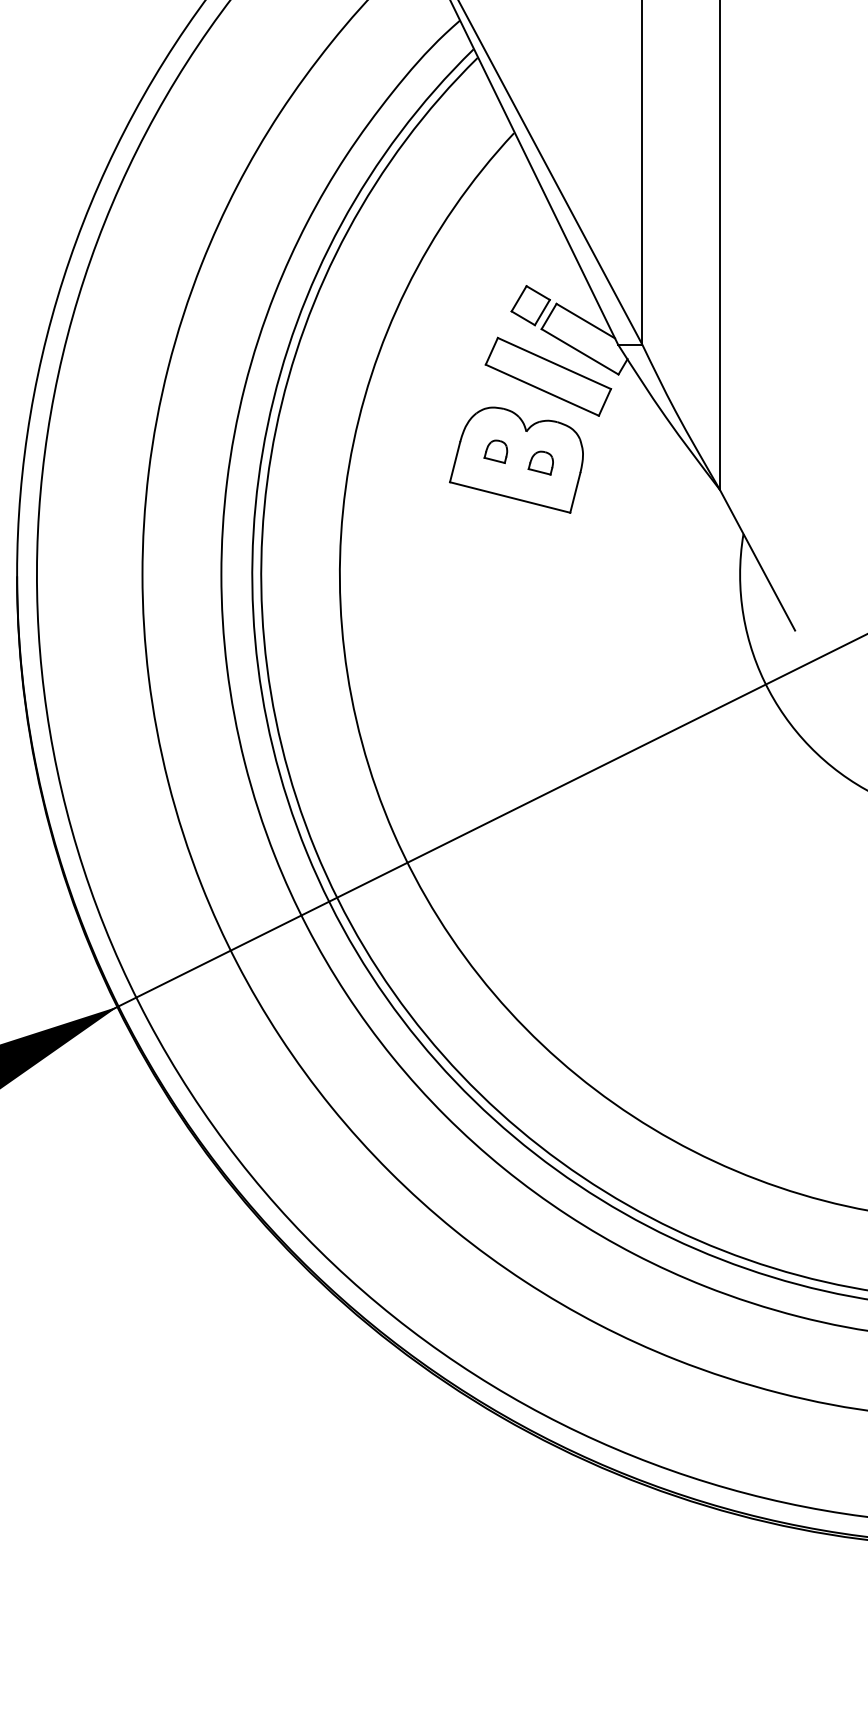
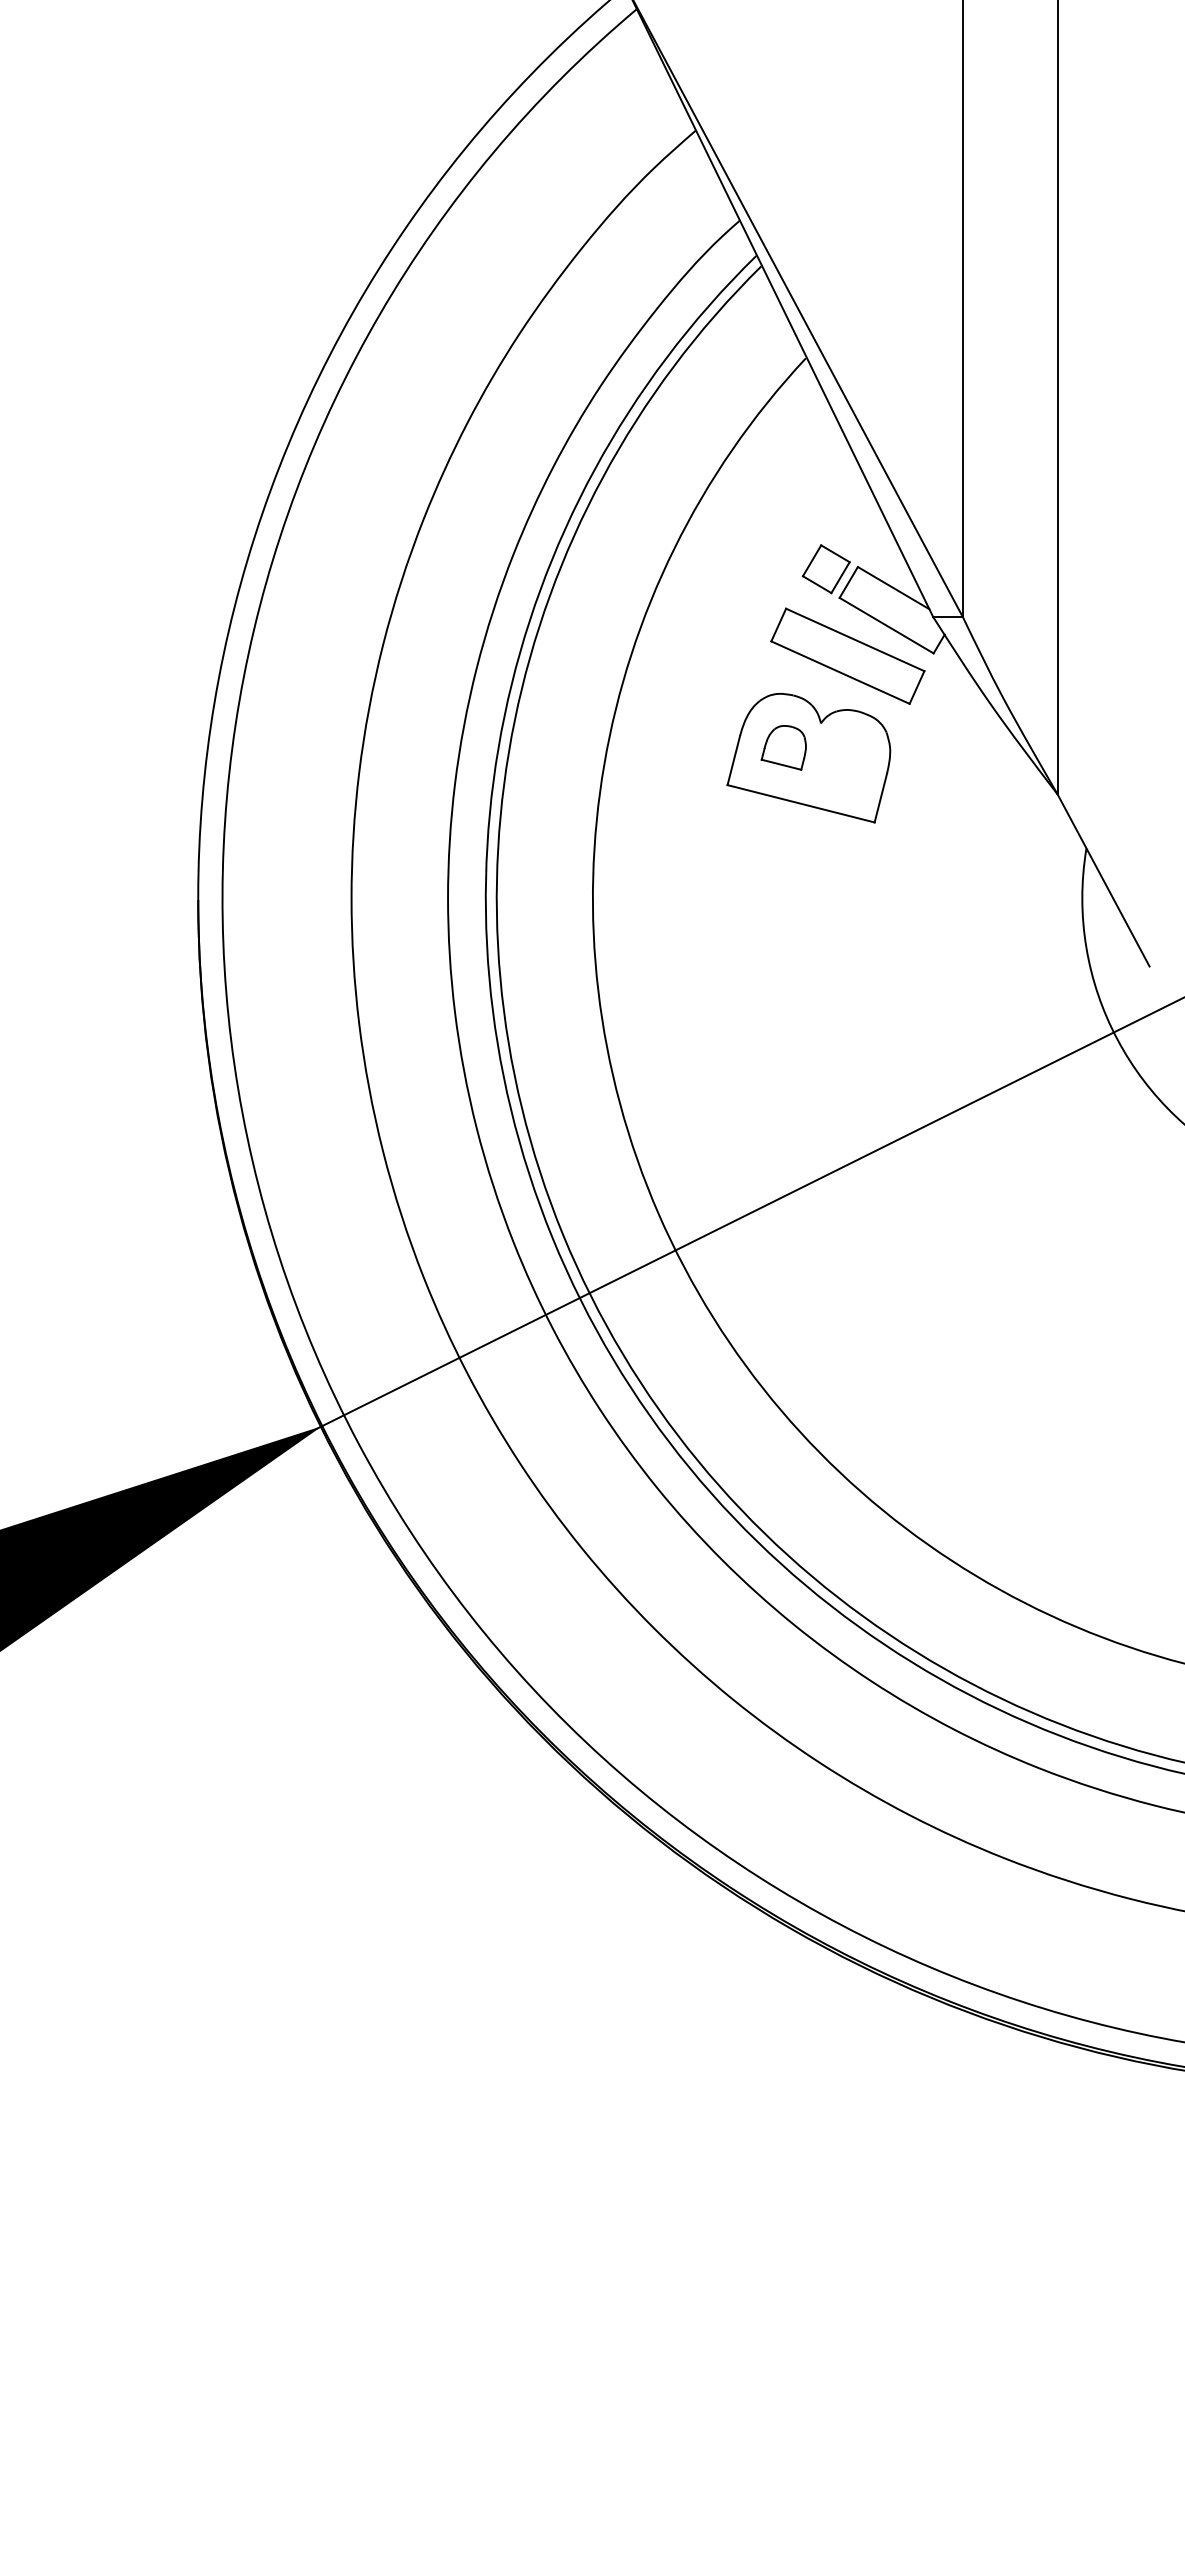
part: (495, 451) -> (783, 747), size x1.6
part: (540, 462) -> (838, 761), removed

